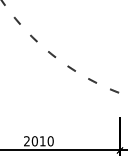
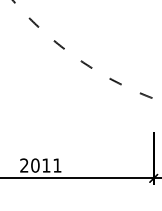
text: (50, 141) -> (57, 165), 2010 -> 2011

